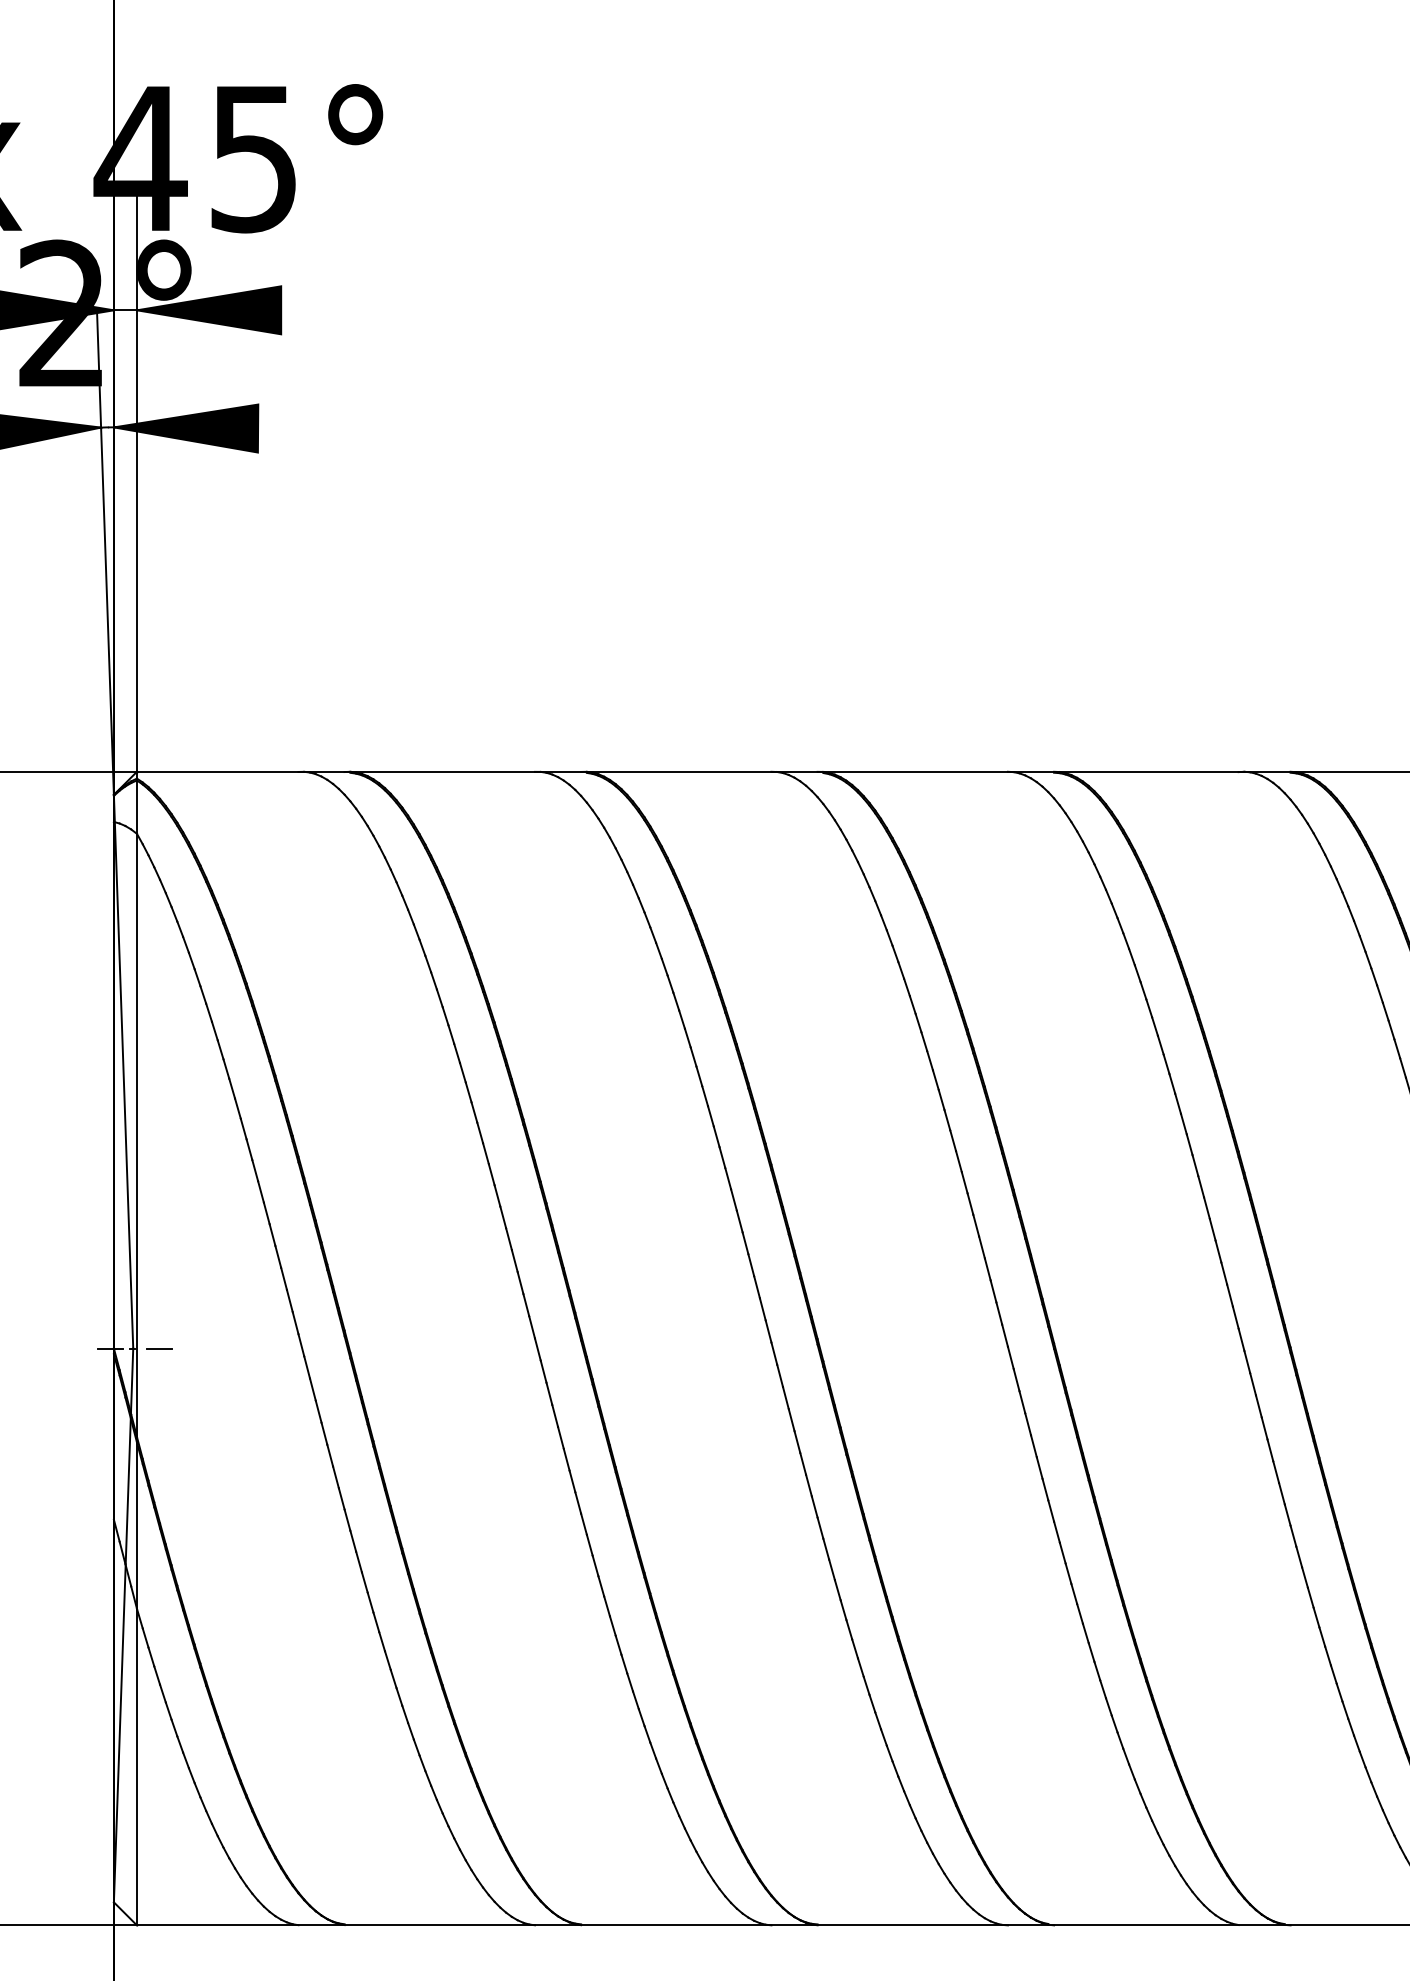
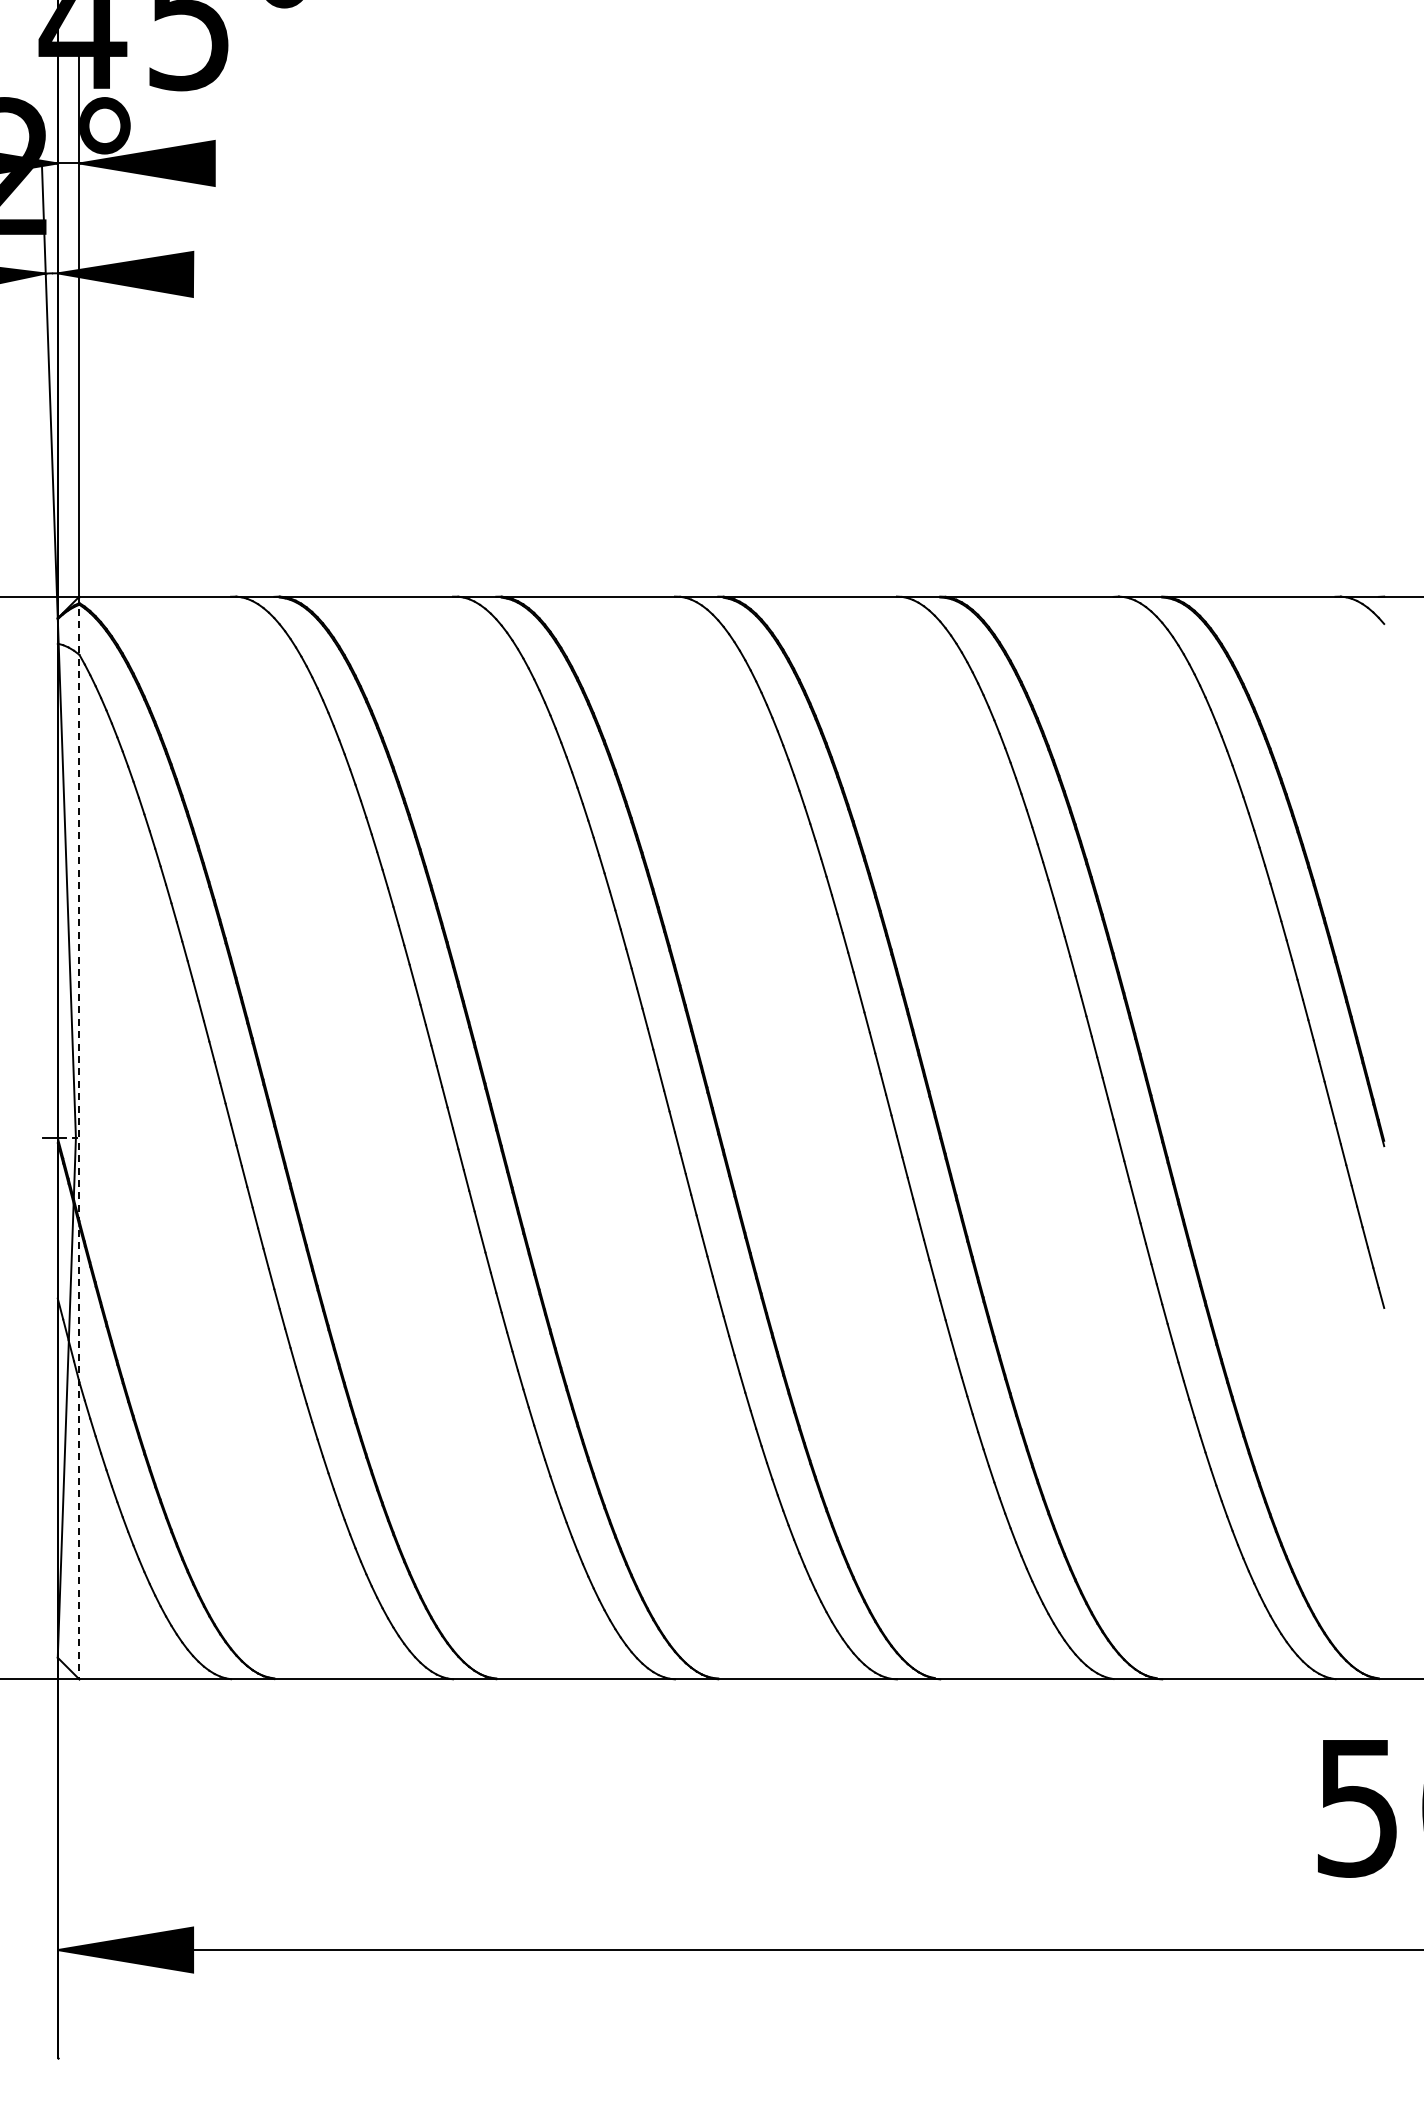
line: (159, 1348) -> (100, 1137), removed
line: (137, 1349) -> (79, 1138), solid -> dashed

